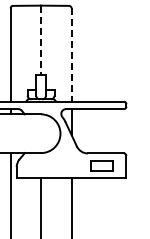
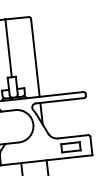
line: (41, 40) -> (8, 48), dashed -> solid
line: (71, 55) -> (35, 58), dashed -> solid

